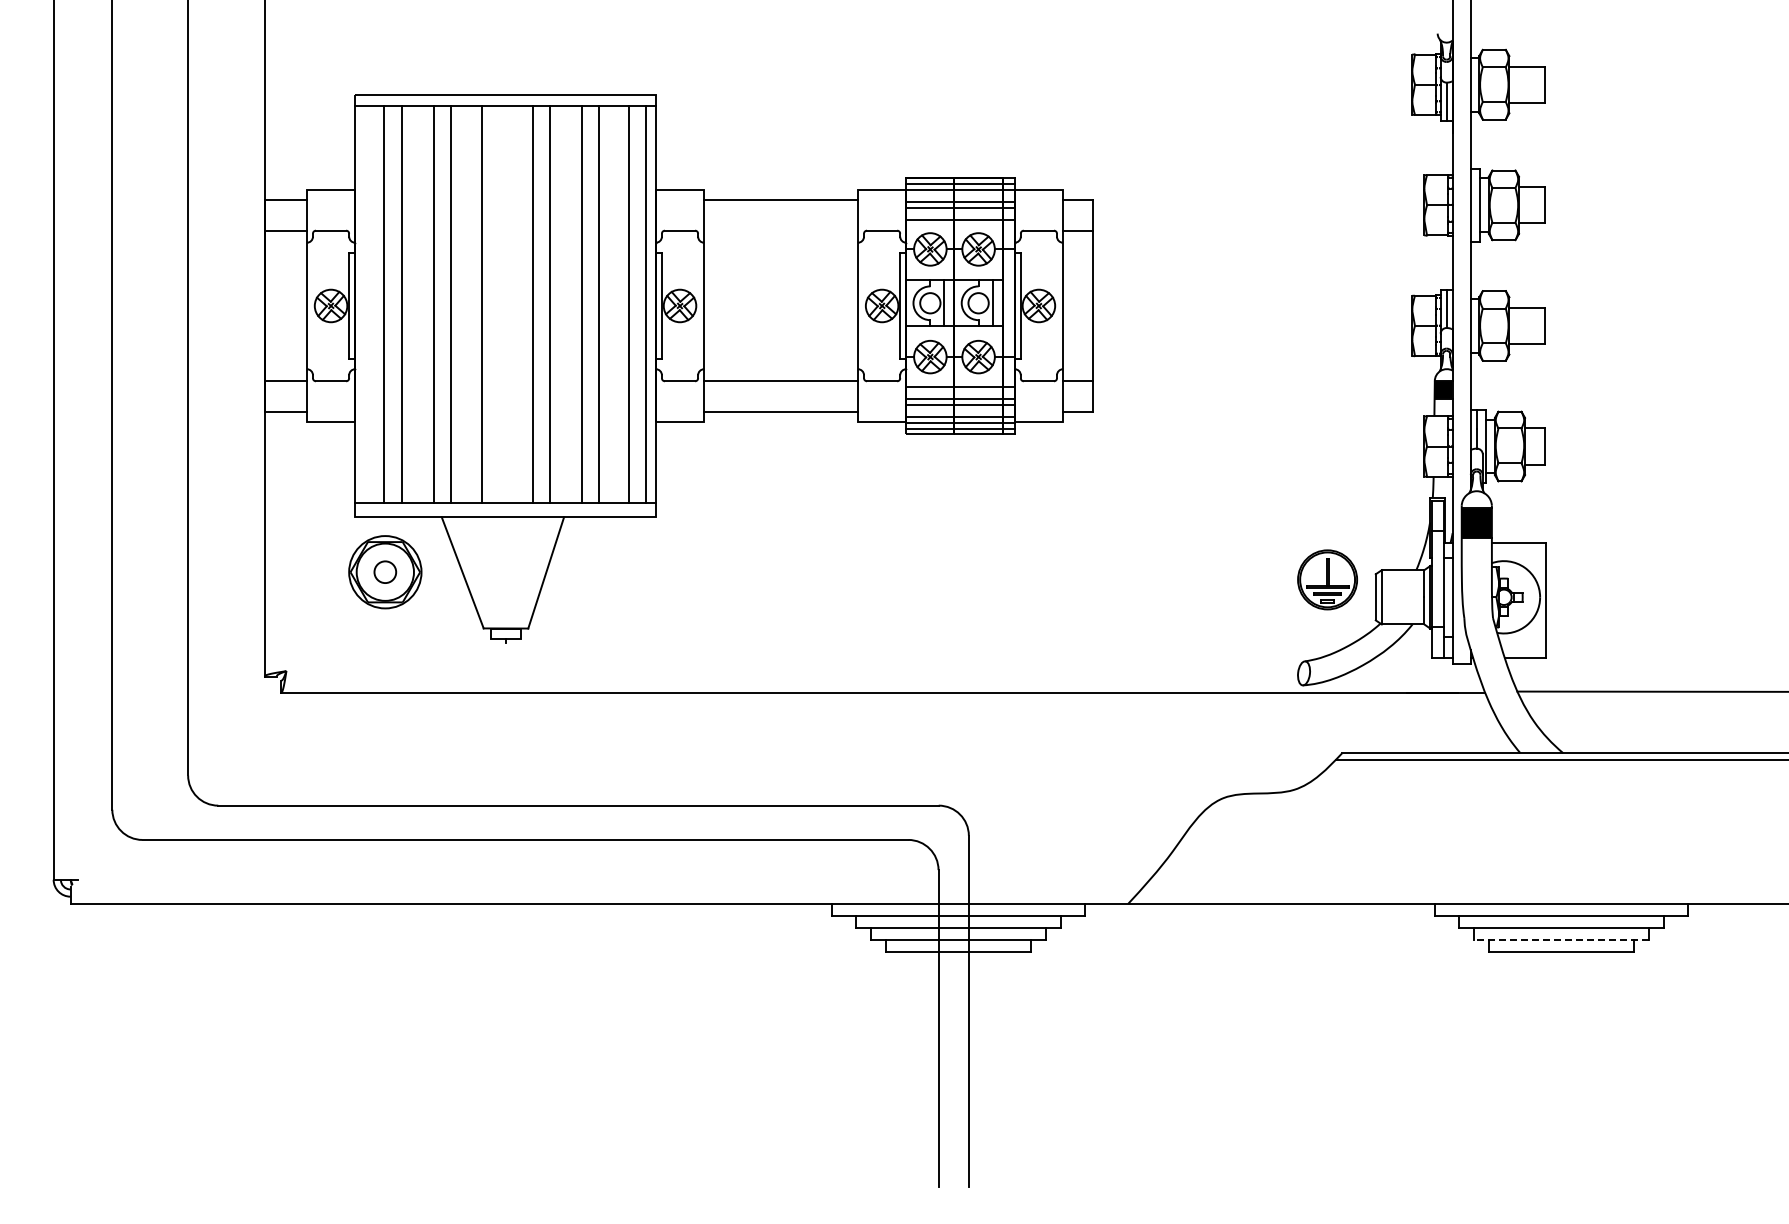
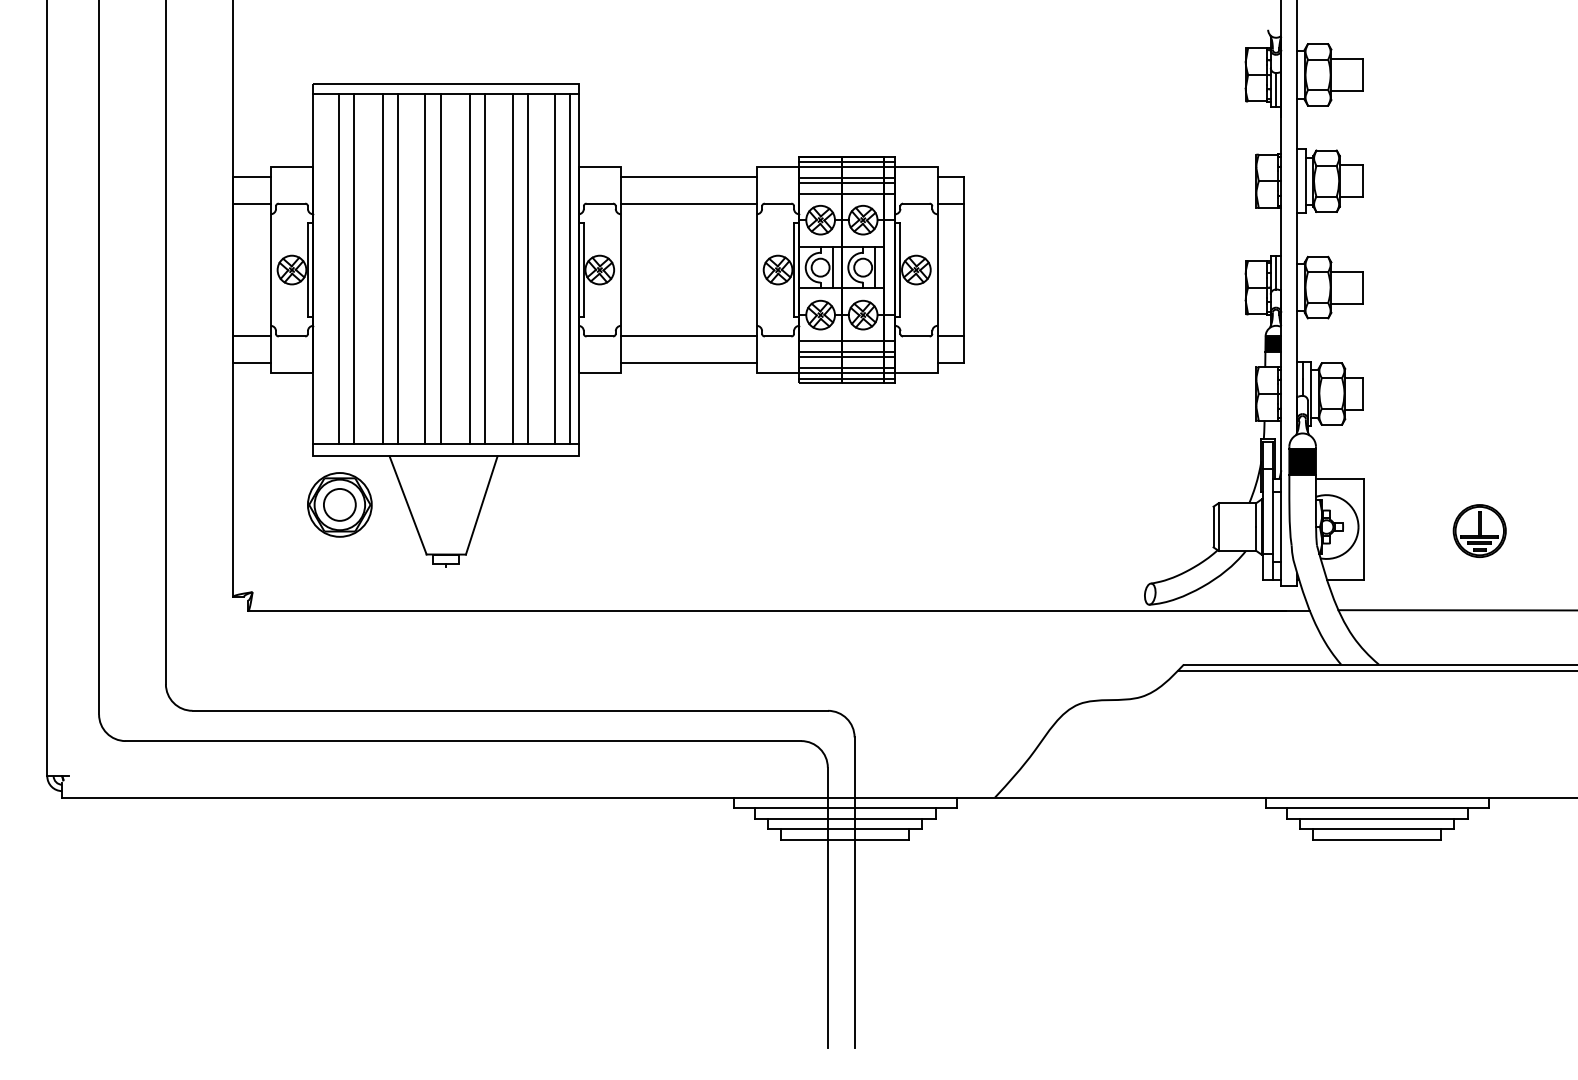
line: (781, 230) -> (689, 203), added
line: (499, 304) -> (440, 268), added
circle: (385, 572) -> (340, 505), size x1.67
part: (1327, 579) -> (1479, 530), moved
line: (1560, 940) -> (1376, 829), dashed -> solid

